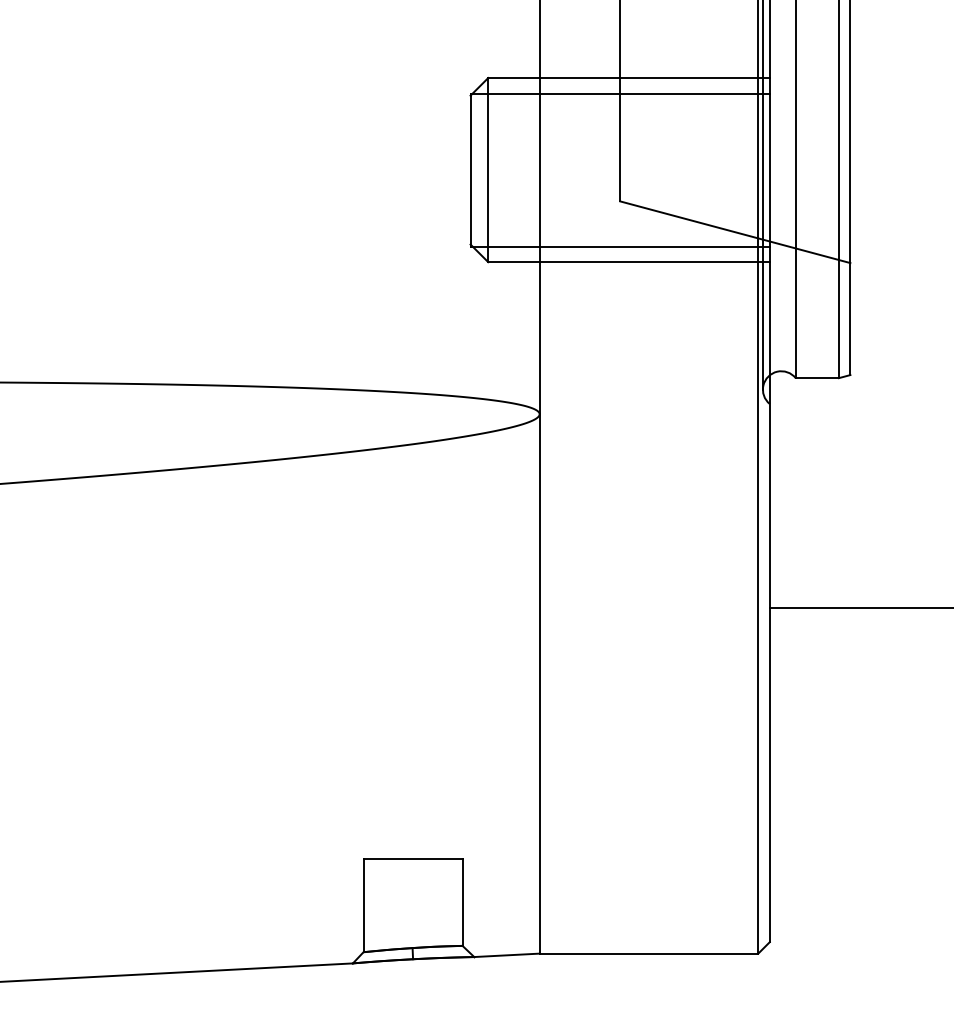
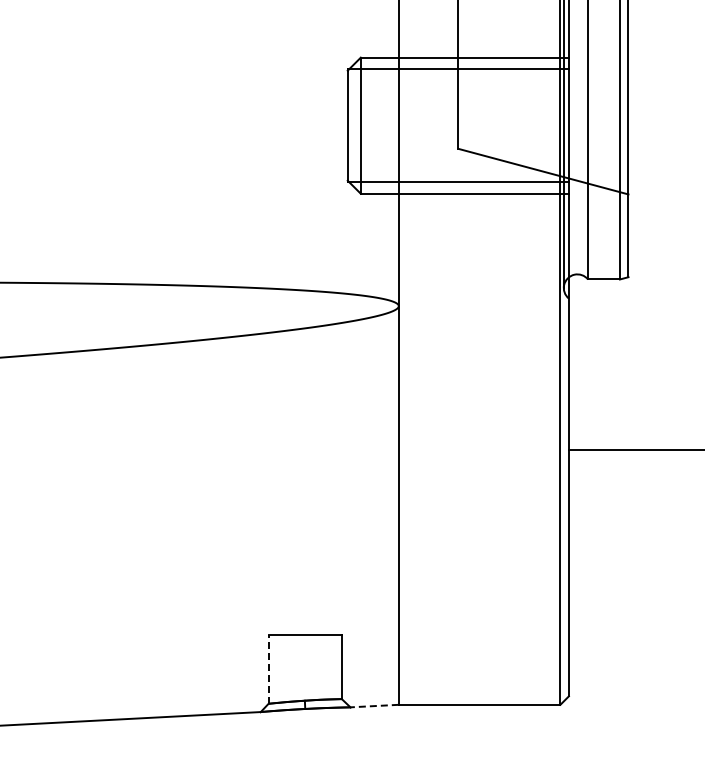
line: (363, 904) -> (268, 668), solid -> dashed
line: (506, 955) -> (374, 706), solid -> dashed

